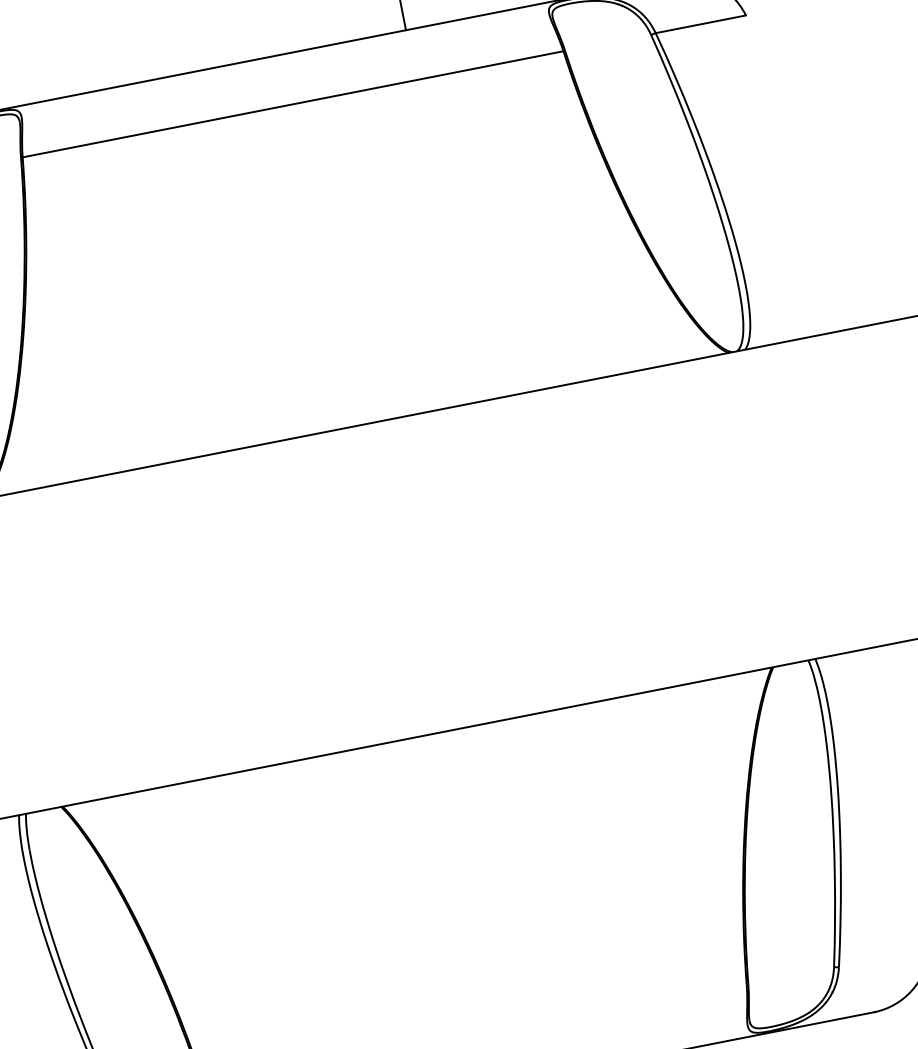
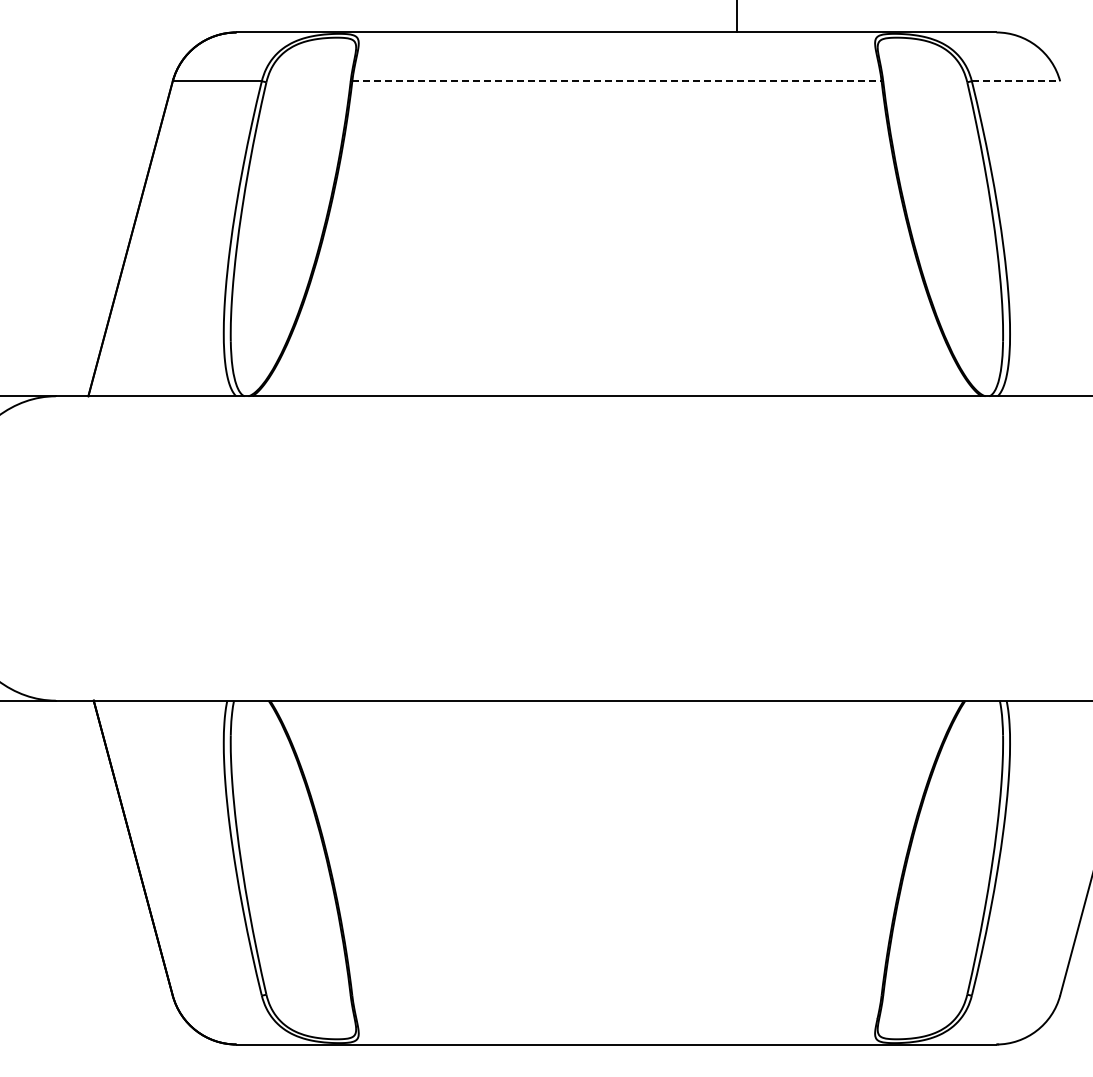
line: (701, 24) -> (1016, 81), solid -> dashed
line: (292, 104) -> (616, 81), solid -> dashed

